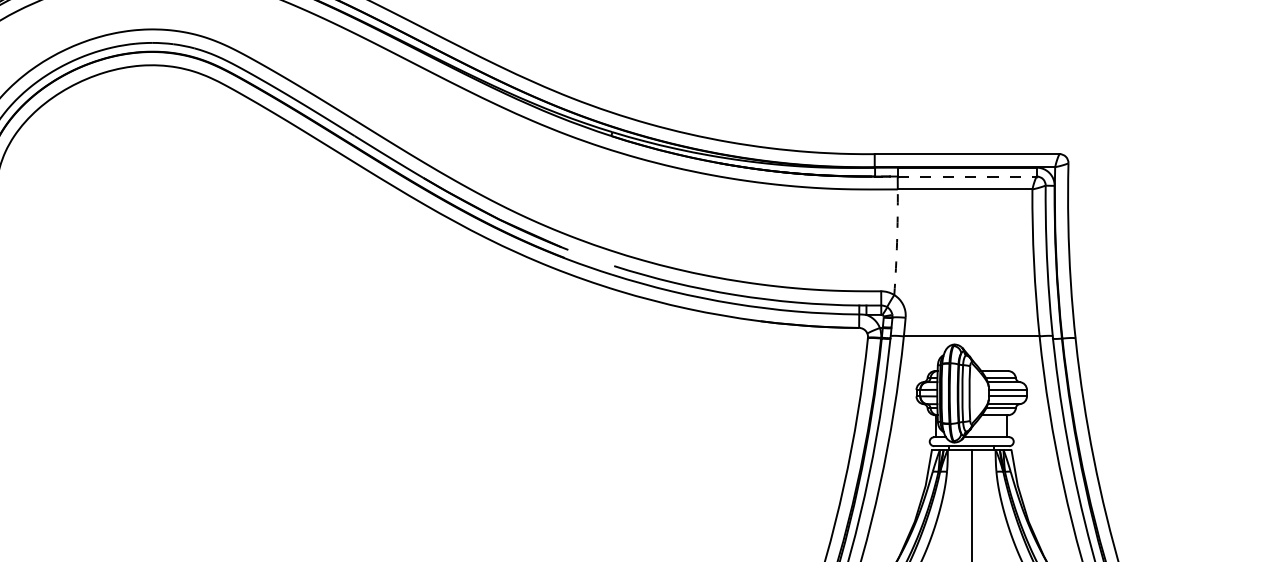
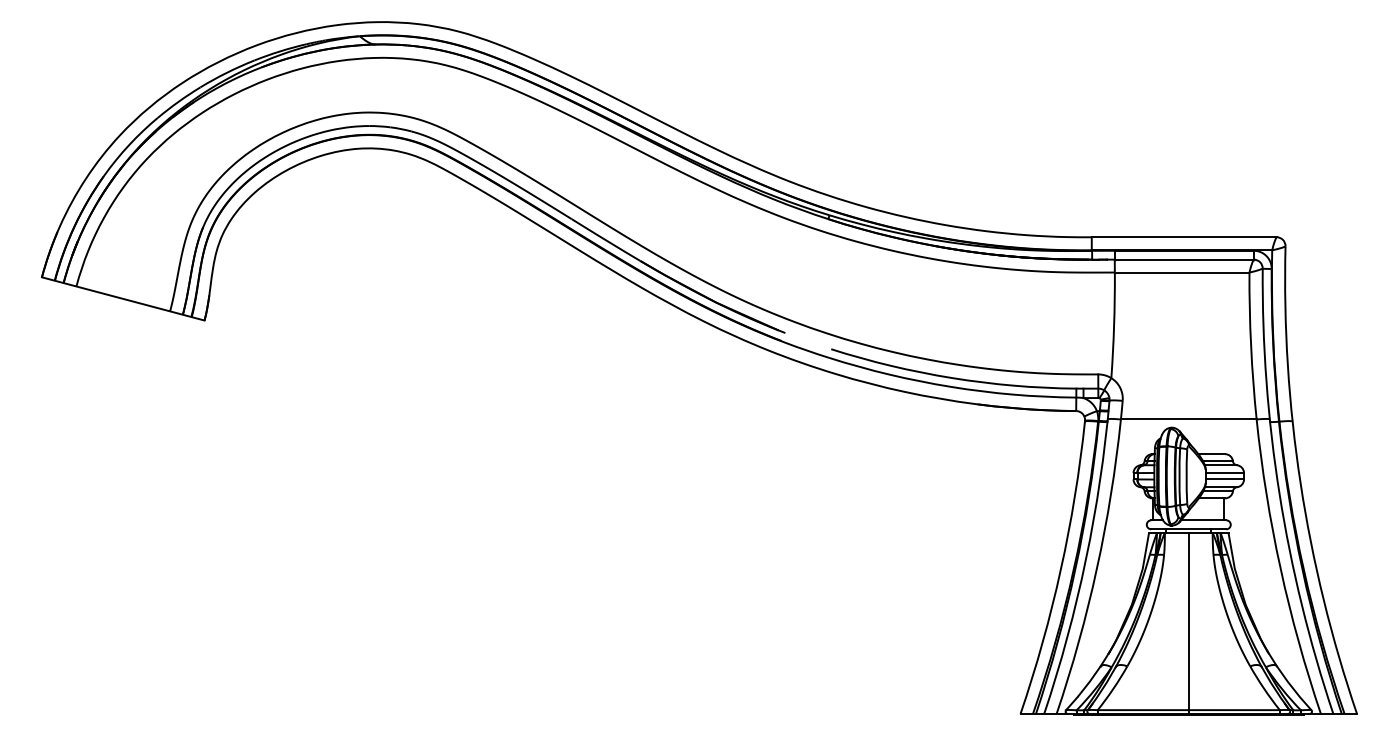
line: (967, 176) -> (1184, 259), dashed -> solid
arc: (897, 242) -> (1114, 325), dashed -> solid

